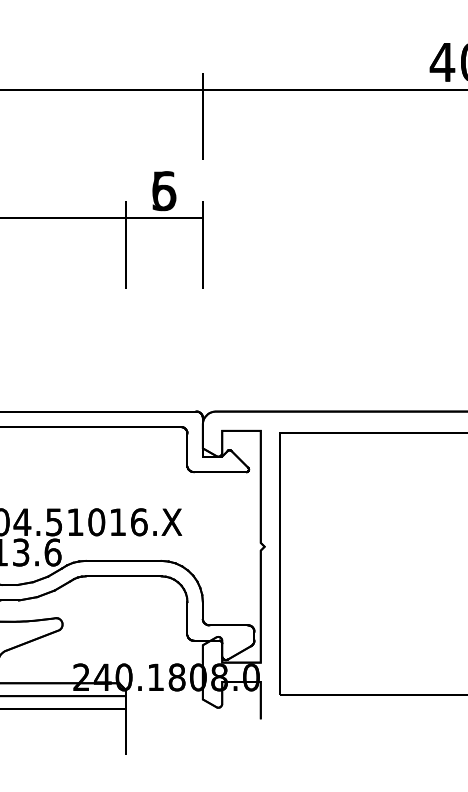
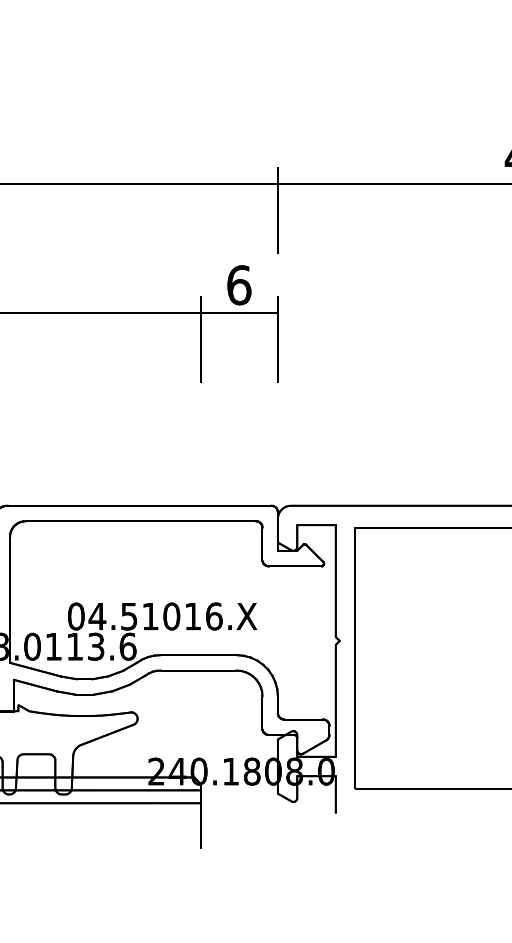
text: (164, 191) -> (239, 285), 5 -> 6

